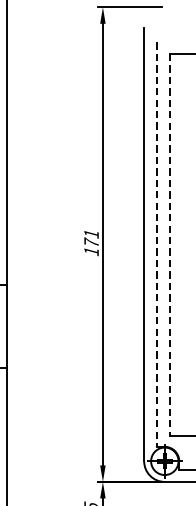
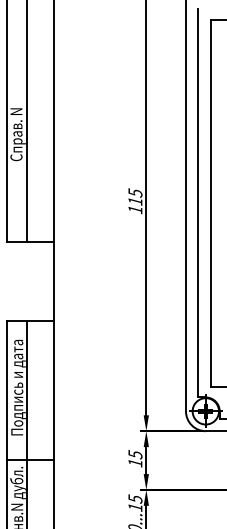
text: (91, 237) -> (135, 196), 171 -> 115
line: (156, 245) -> (197, 203), dashed -> solid
line: (169, 245) -> (210, 203), dashed -> solid

